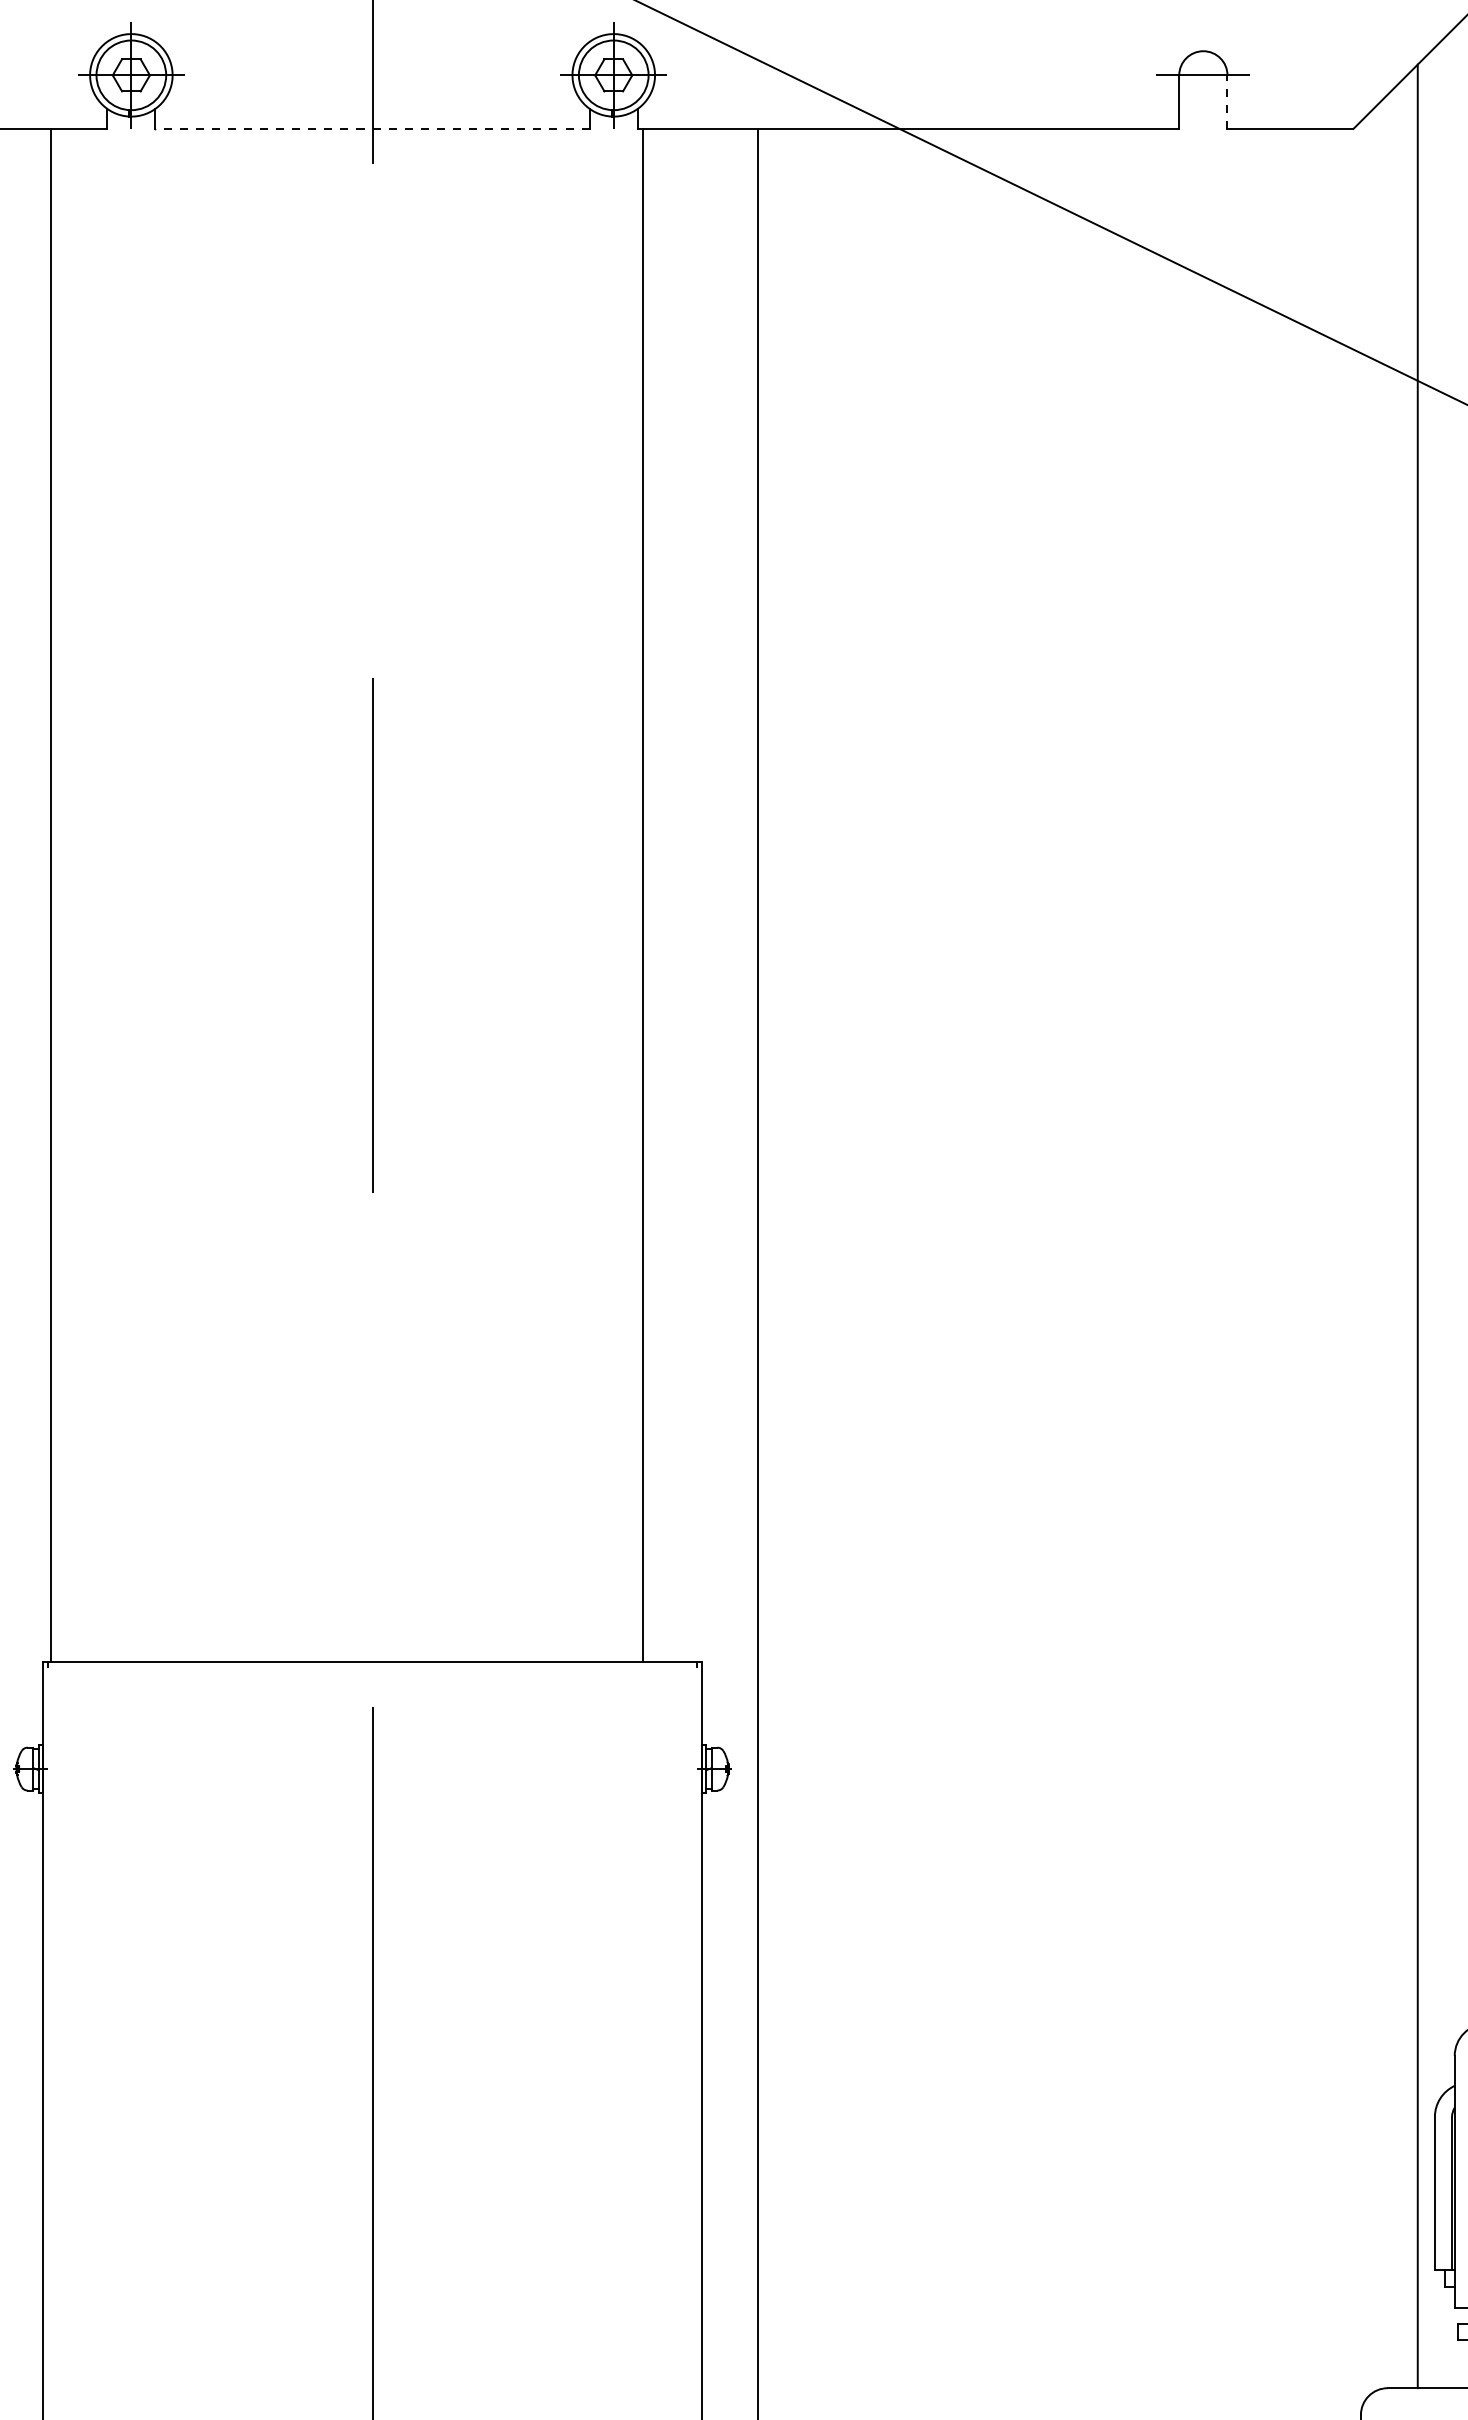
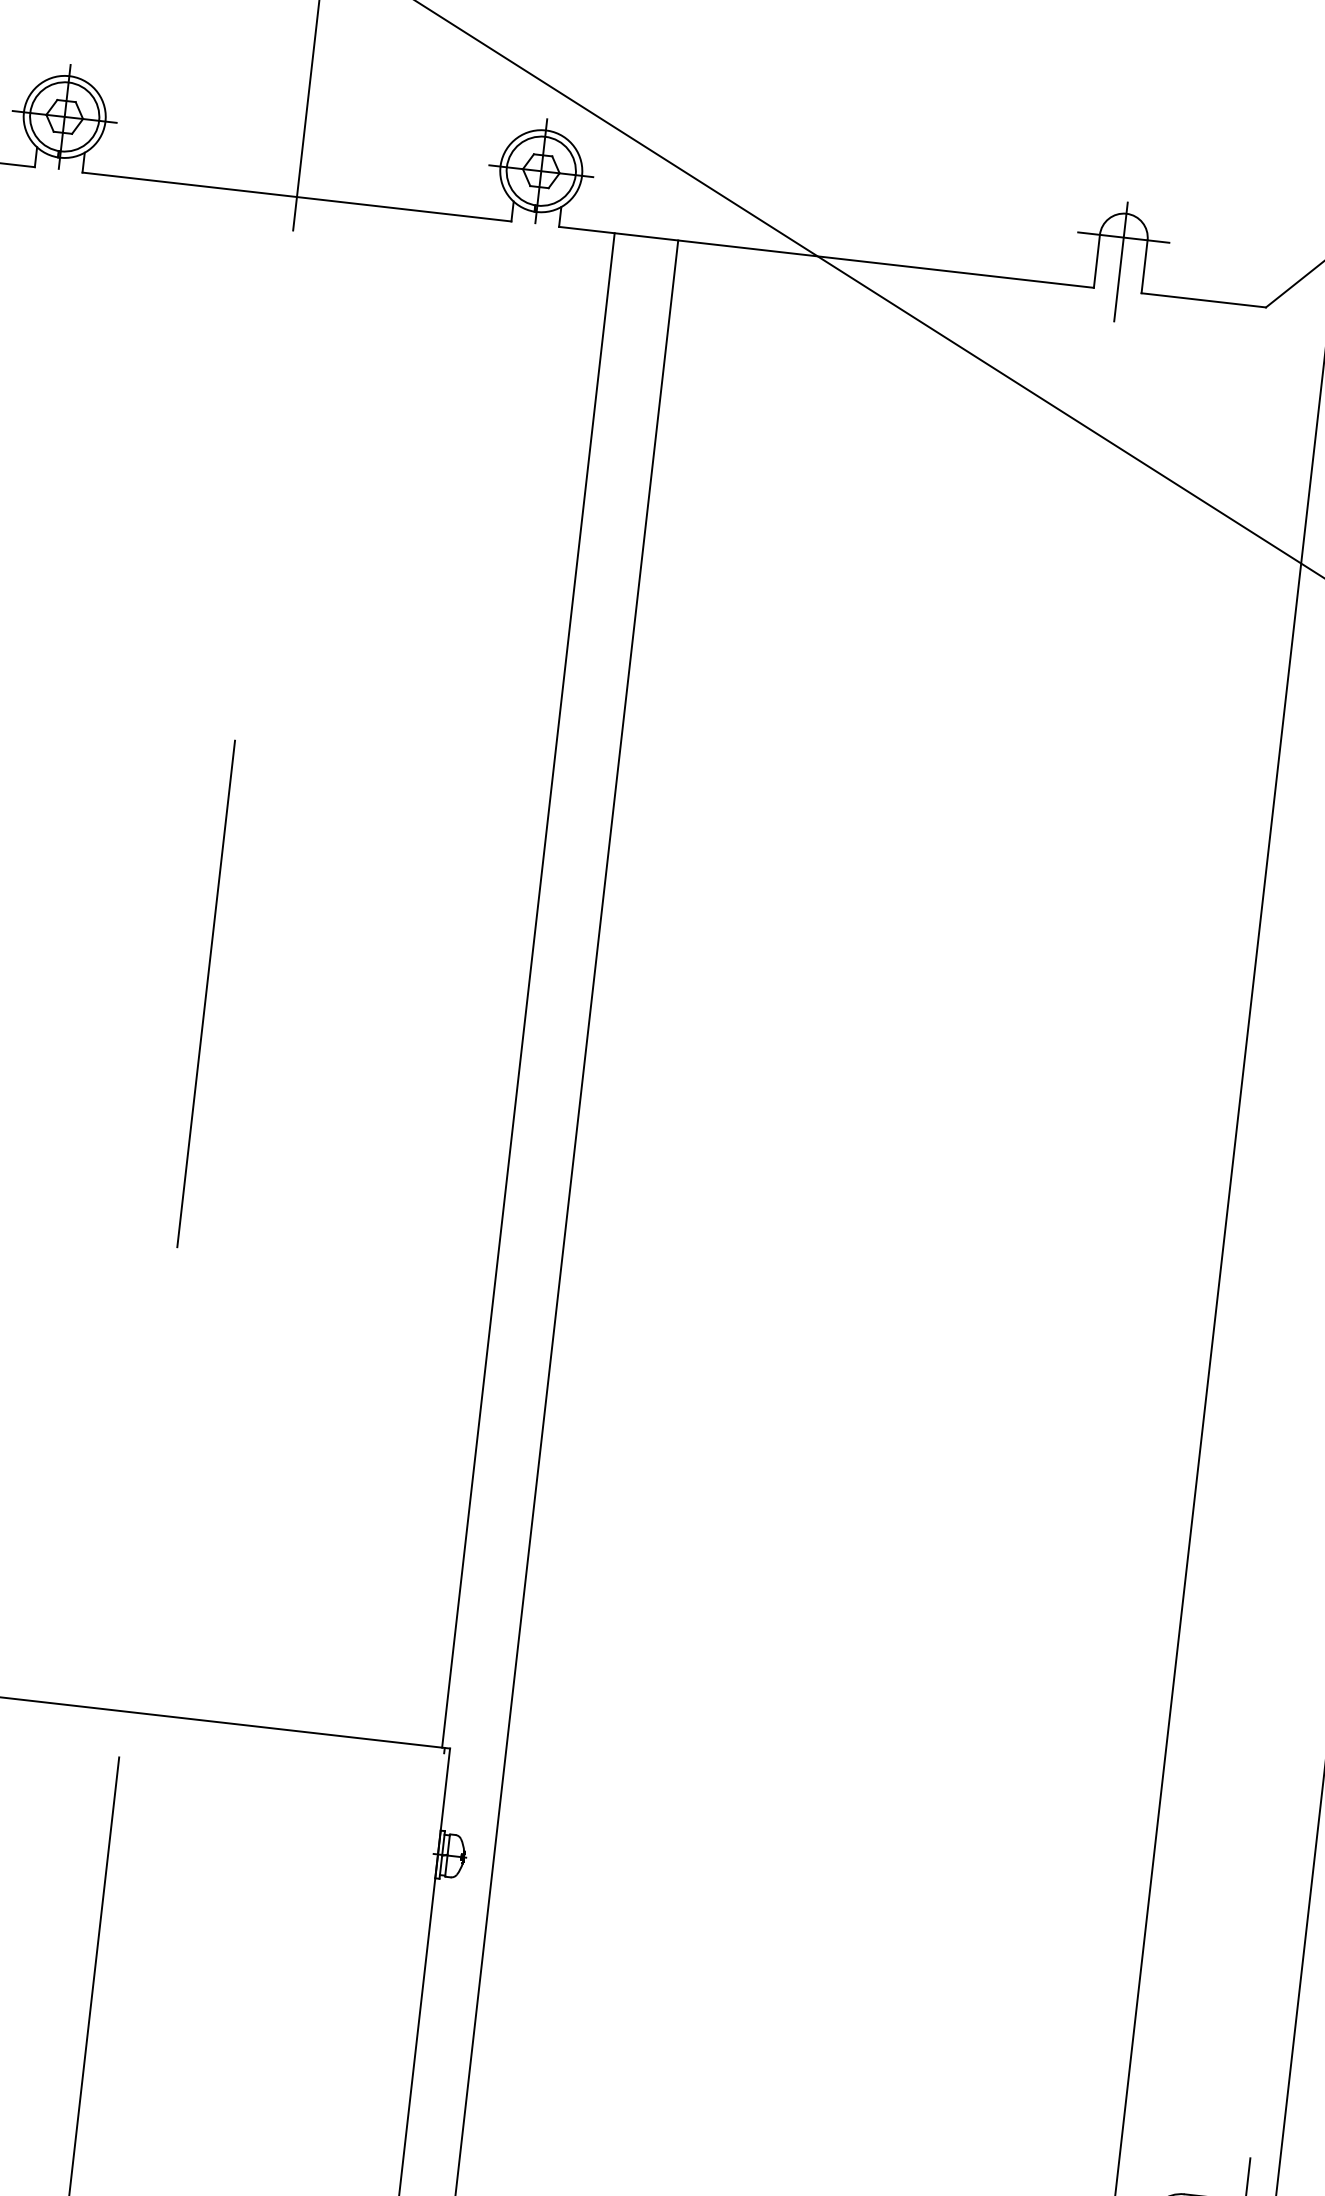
line: (1203, 99) -> (1121, 261), added
line: (1227, 102) -> (1144, 267), dashed -> solid
line: (372, 128) -> (296, 196), dashed -> solid
line: (643, 894) -> (528, 989), moved

